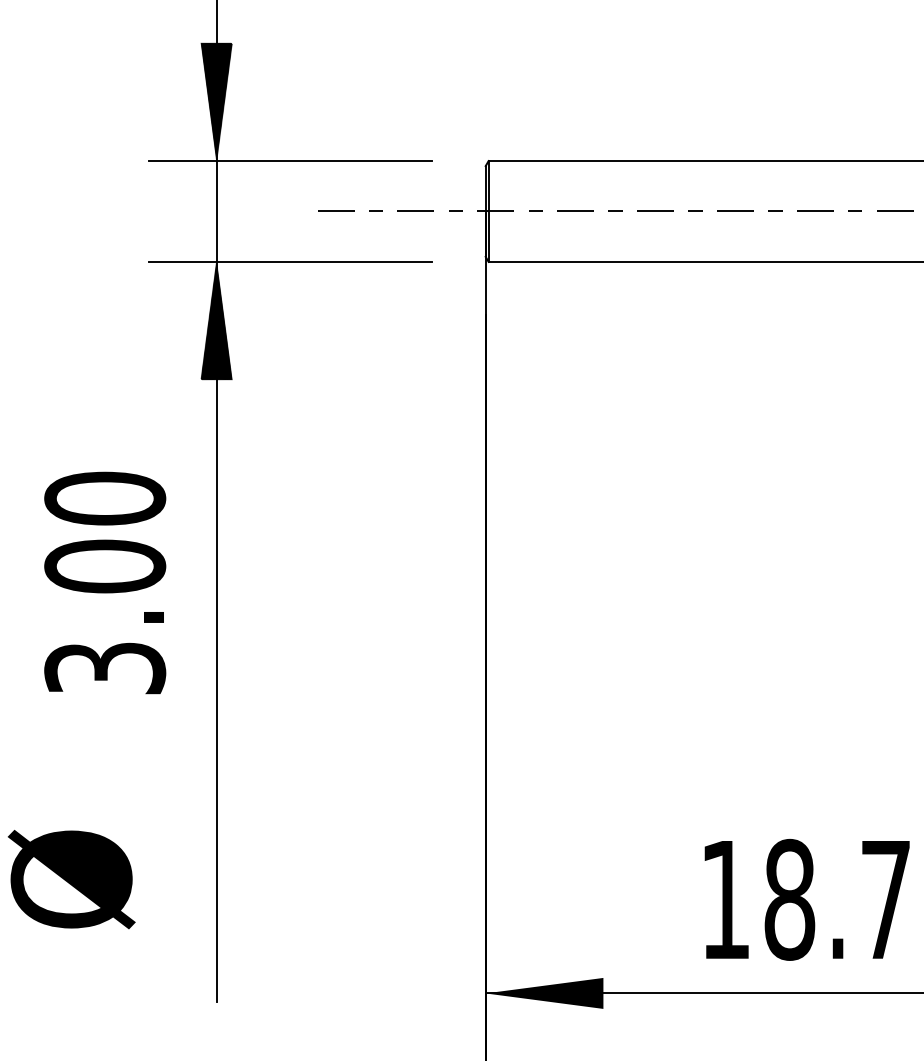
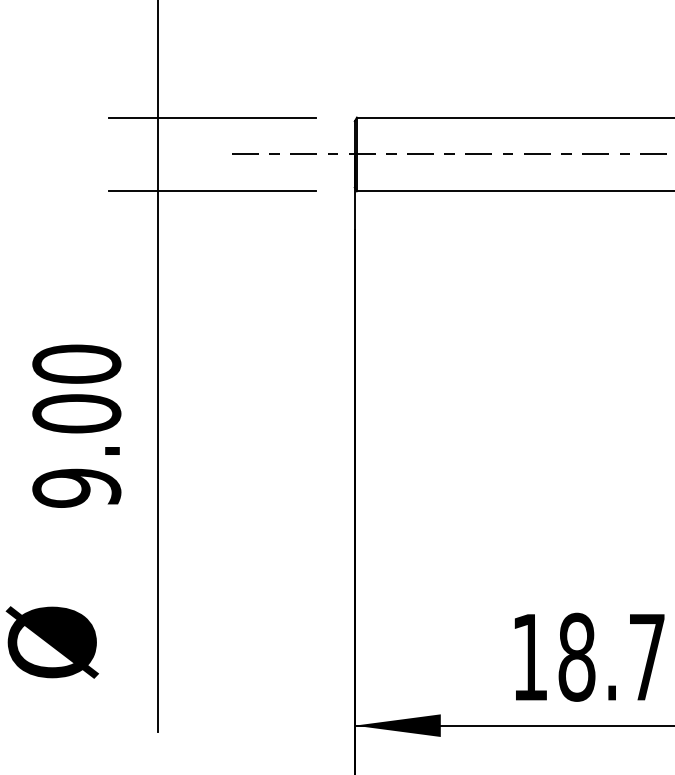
hatch: (216, 101) -> (158, 74), removed
hatch: (216, 320) -> (158, 234), removed
text: (105, 668) -> (77, 488), 3.00 -> 9.00

